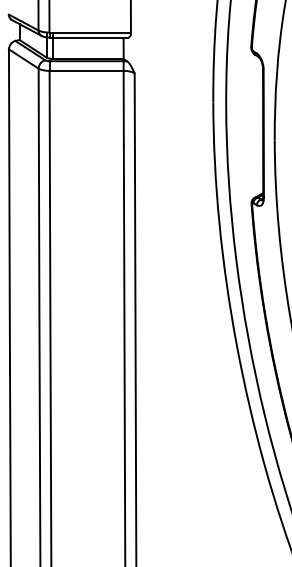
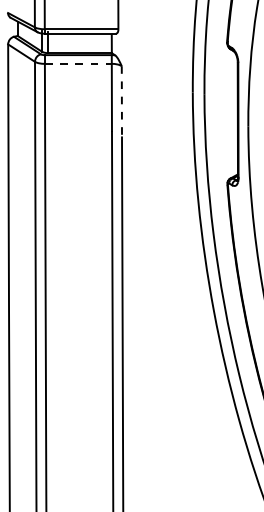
line: (86, 70) -> (78, 63), solid -> dashed
line: (134, 112) -> (121, 101), solid -> dashed

